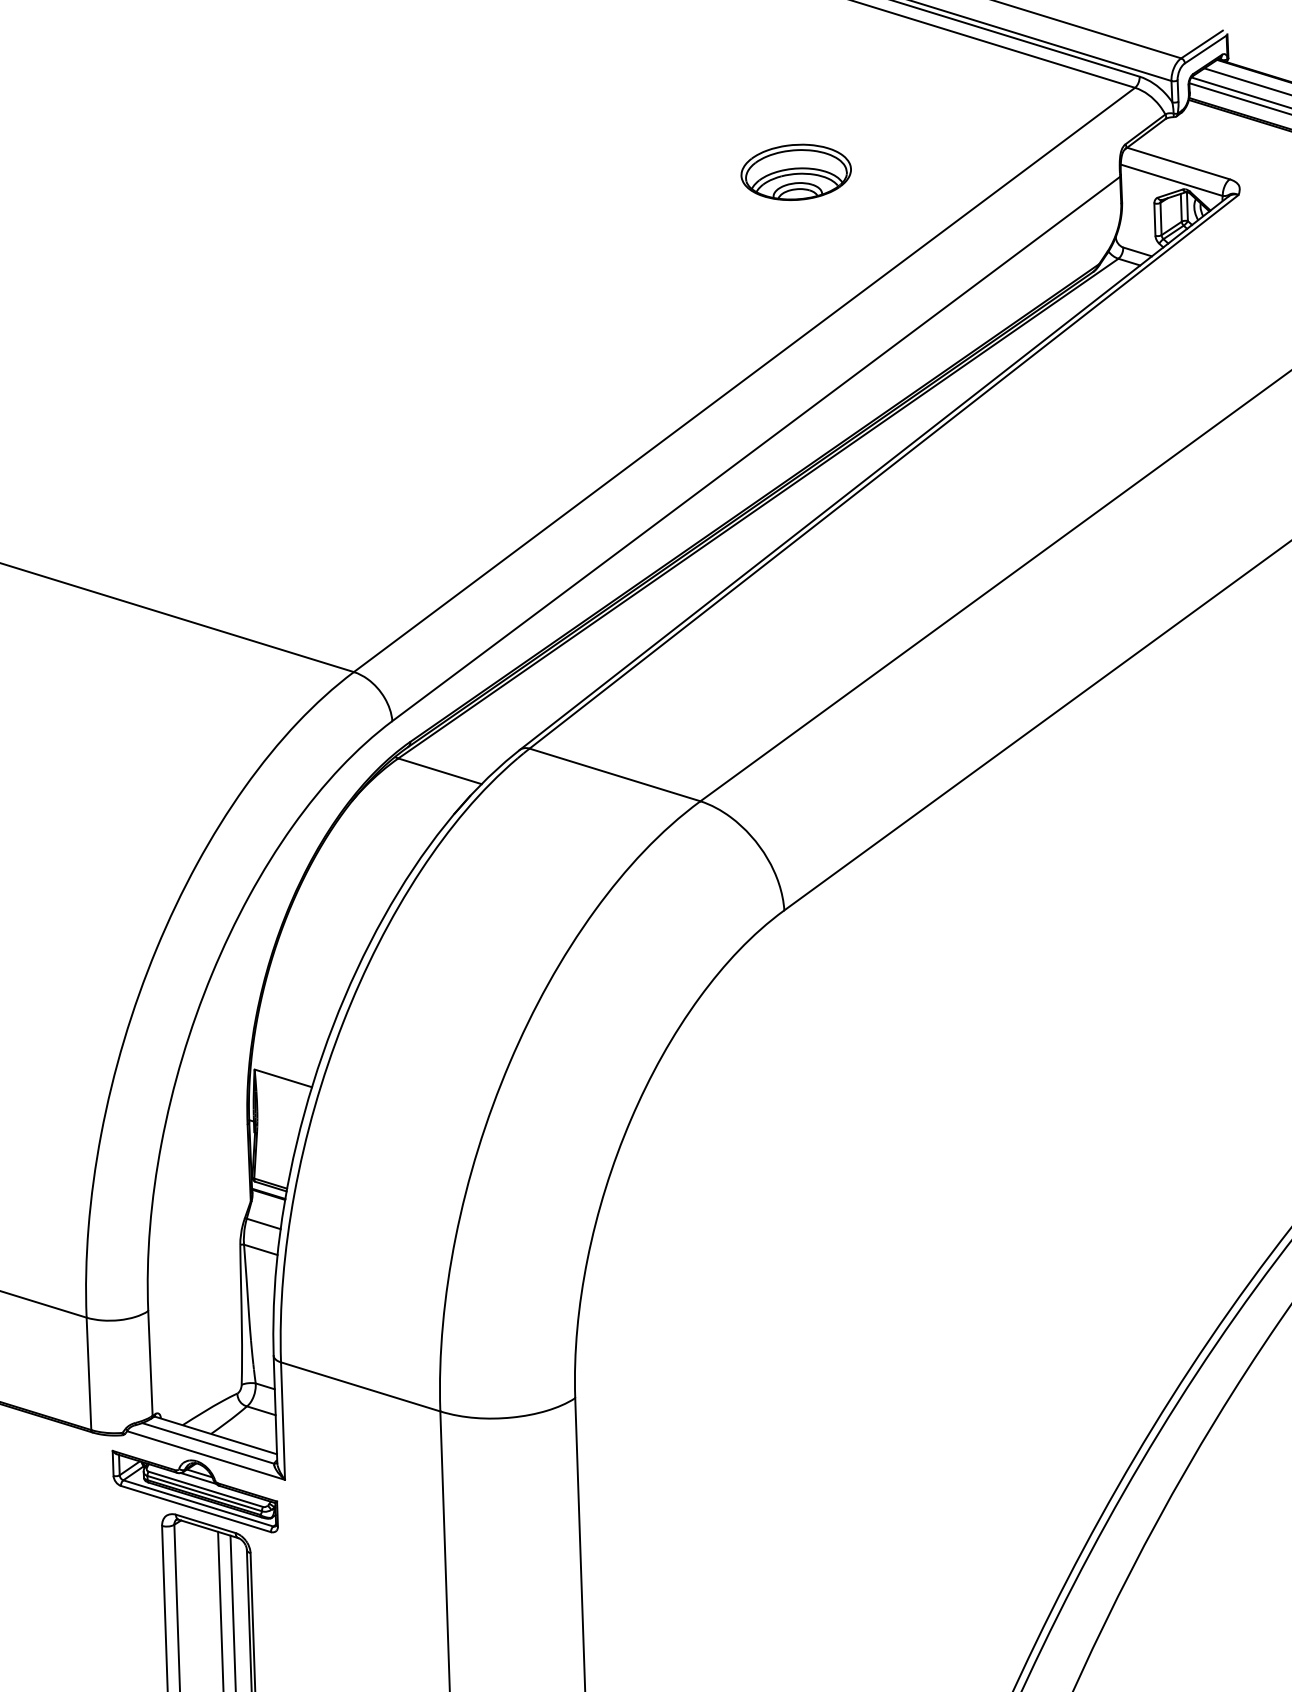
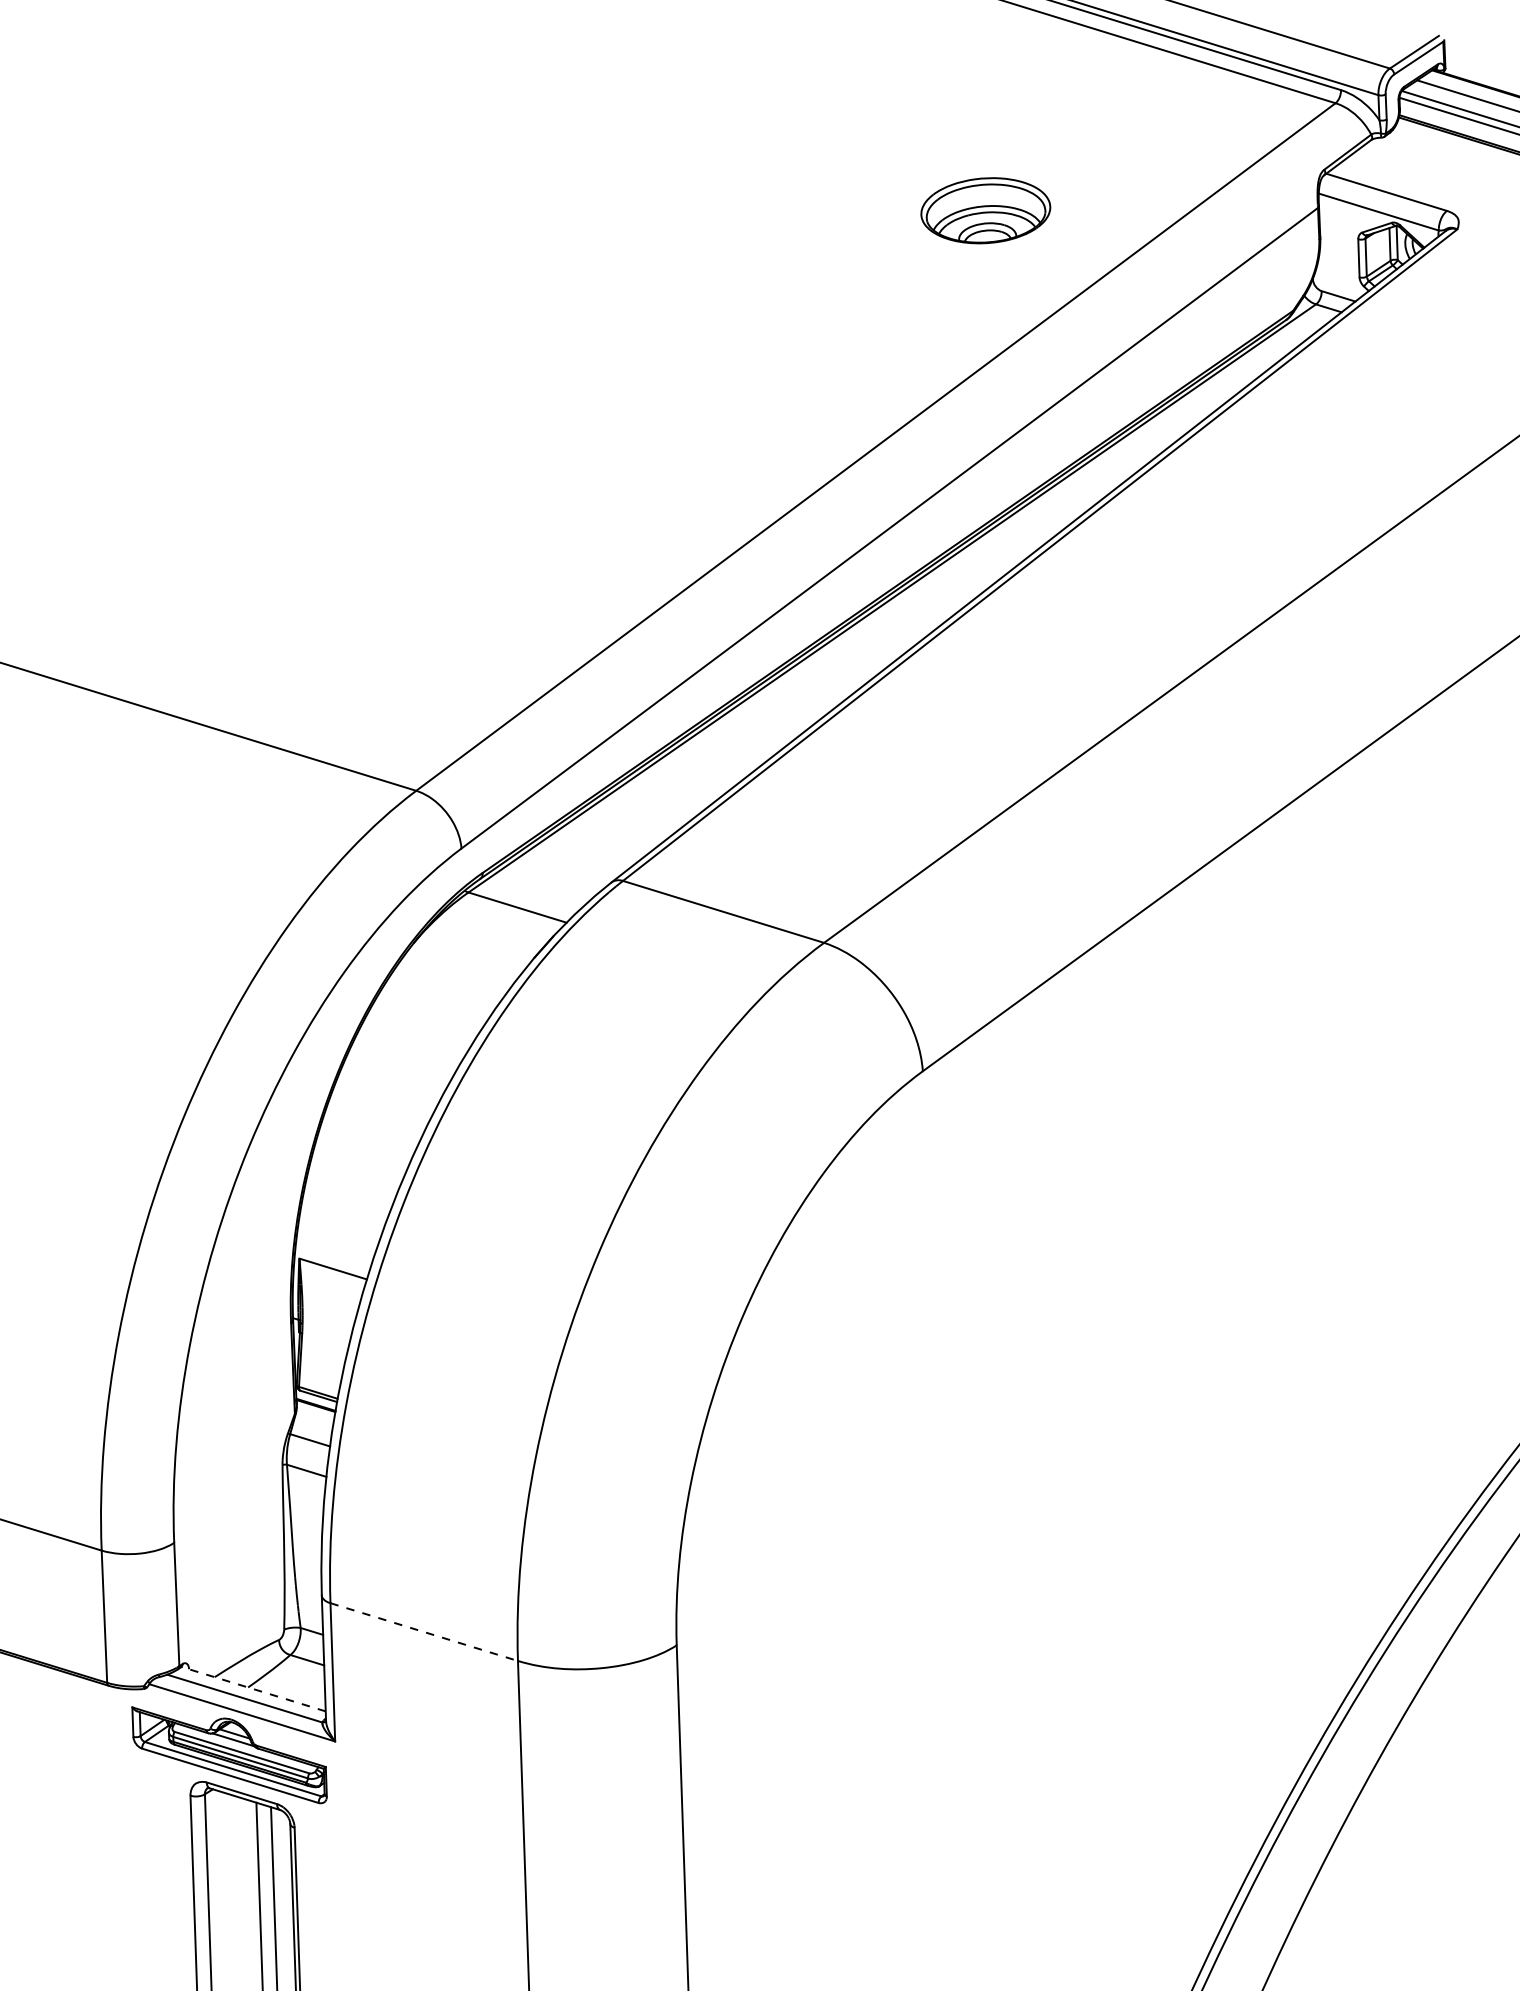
part: (795, 172) -> (985, 210), moved
line: (360, 1387) -> (424, 1632), solid -> dashed
line: (215, 1435) -> (253, 1689), solid -> dashed

